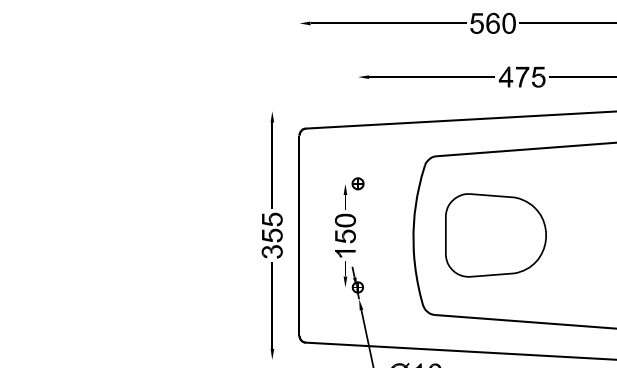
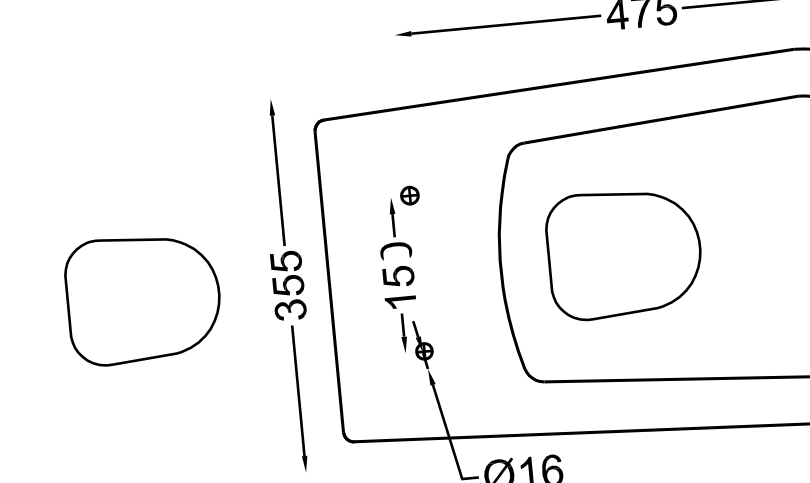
fill: (345, 223) -> (396, 257), removed
part: (175, 235) -> (142, 299), added

